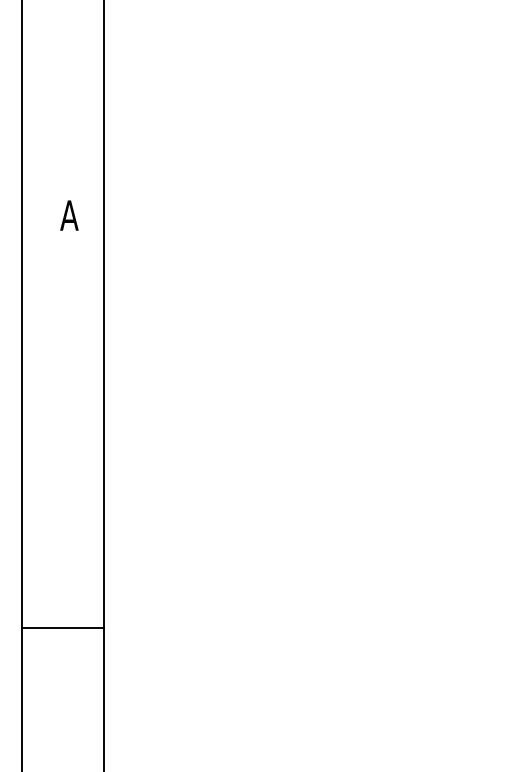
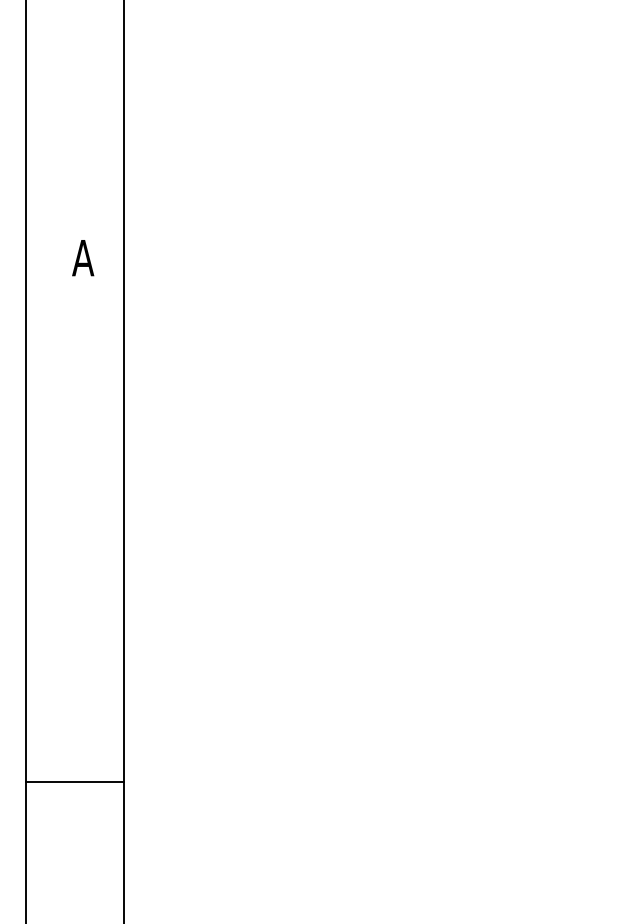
line: (62, 627) -> (74, 782), moved

